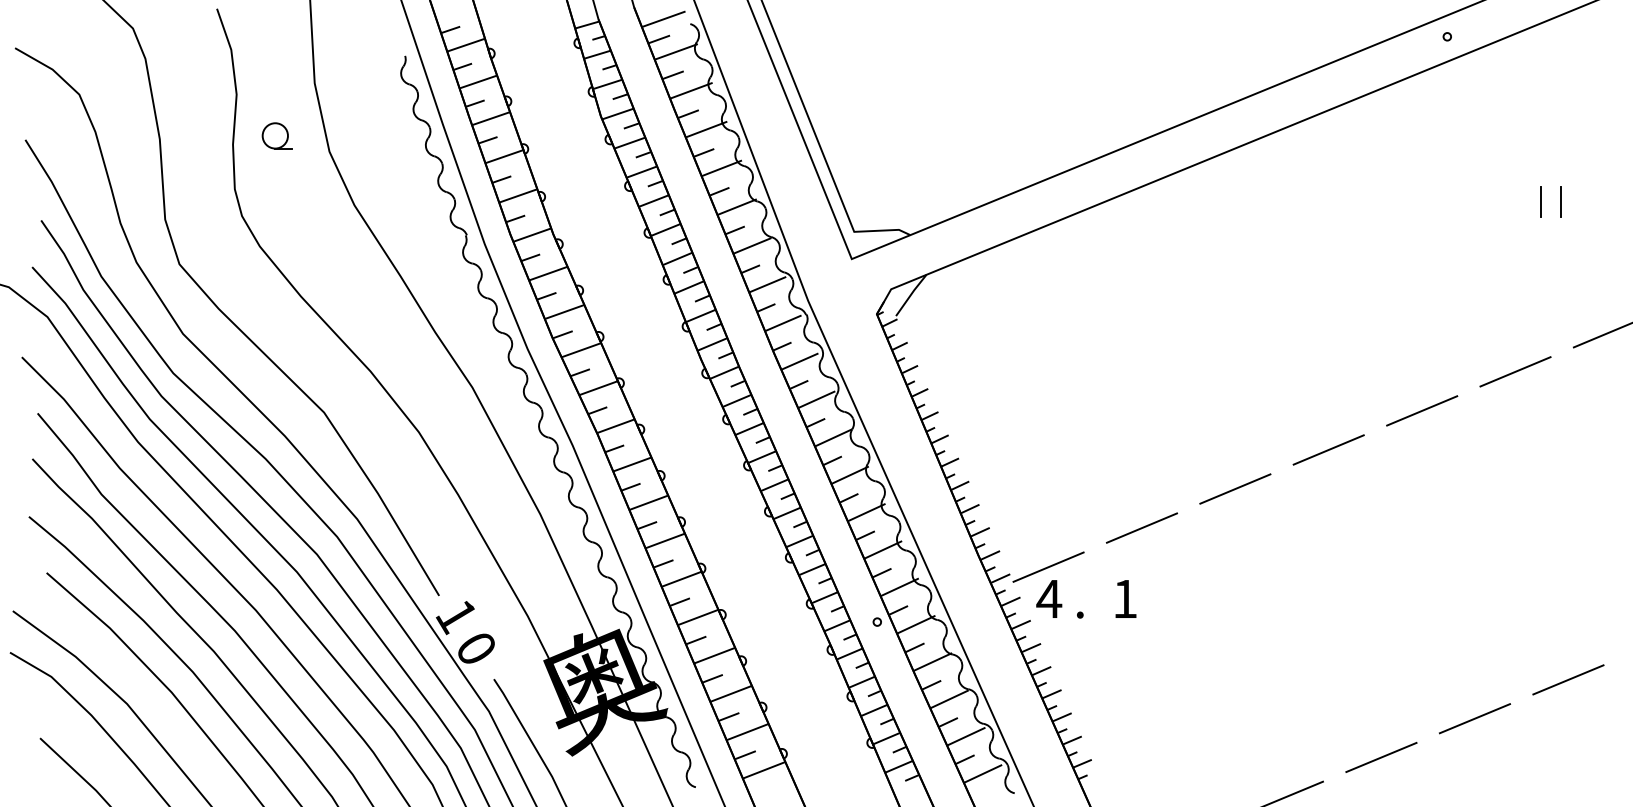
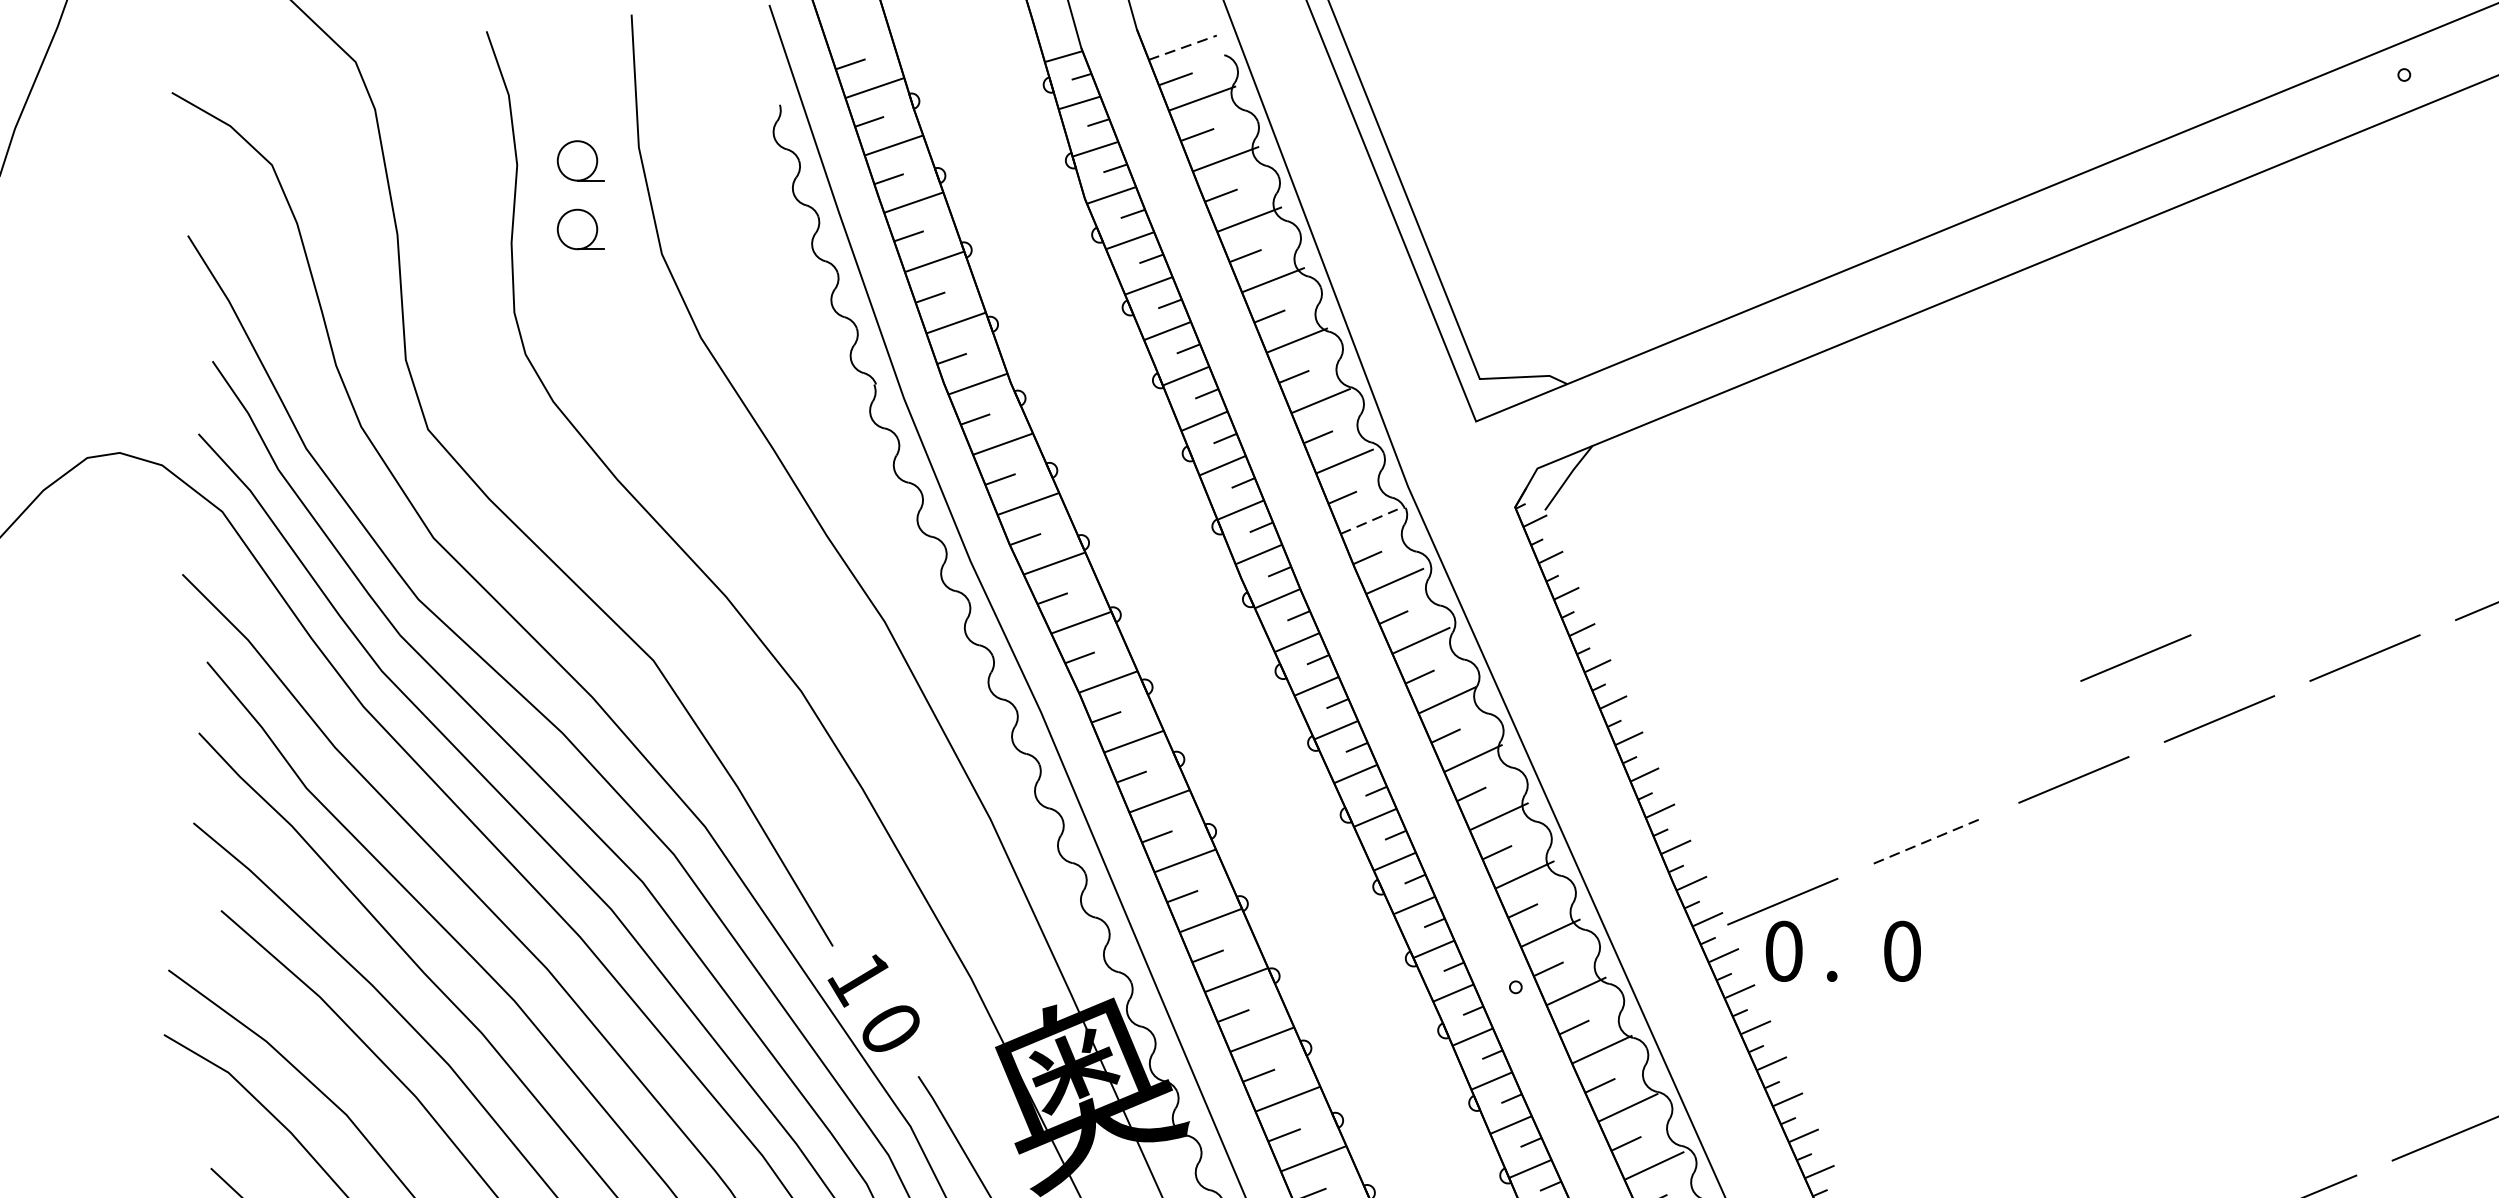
line: (664, 19) -> (1184, 48), solid -> dashed
part: (276, 91) -> (579, 160), added
line: (783, 323) -> (1369, 521), solid -> dashed
line: (1275, 410) -> (2136, 657), added
line: (1141, 528) -> (1927, 841), solid -> dashed
text: (1049, 598) -> (1784, 950), 4 -> 0
text: (1125, 598) -> (1902, 950), 1 -> 0

